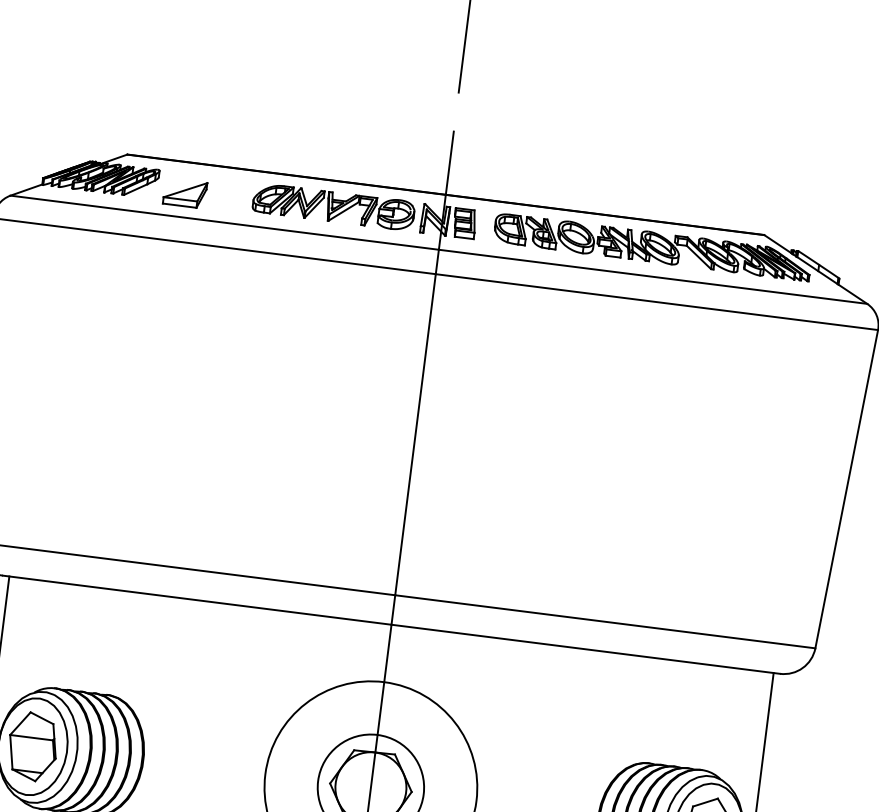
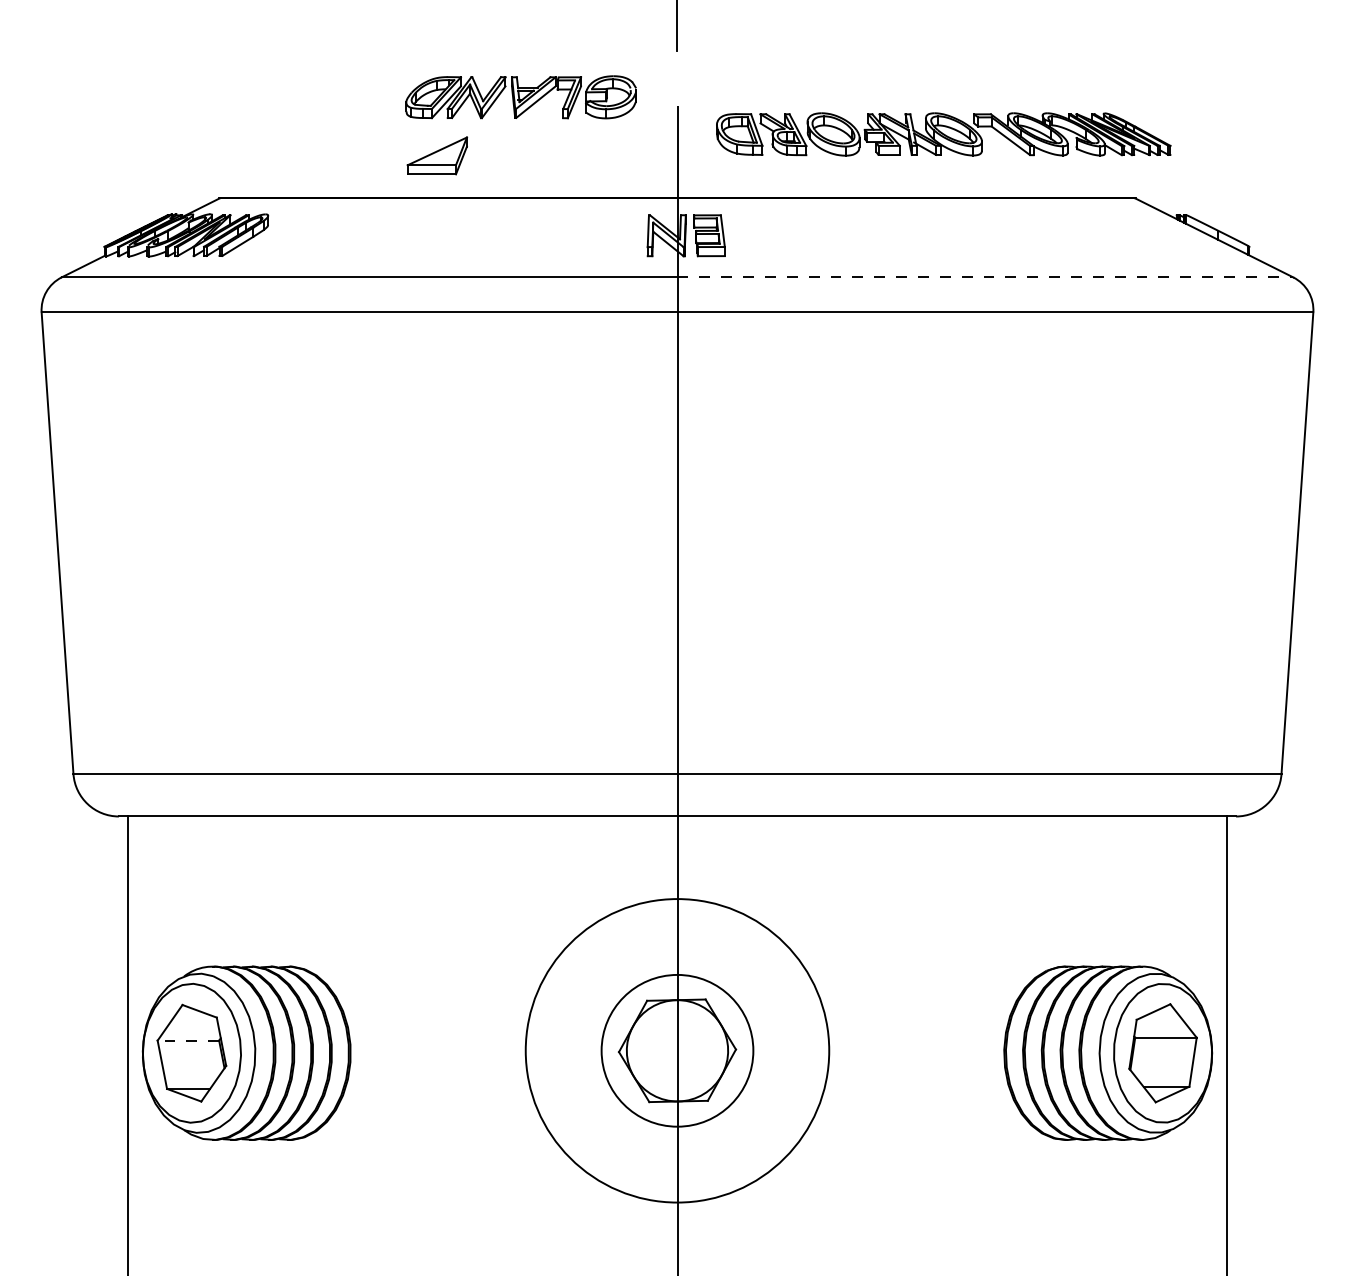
part: (185, 193) -> (437, 155), moved
part: (333, 206) -> (520, 97), moved
part: (652, 247) -> (943, 134), moved
line: (653, 276) -> (985, 277), solid -> dashed
line: (31, 737) -> (188, 1040), solid -> dashed

